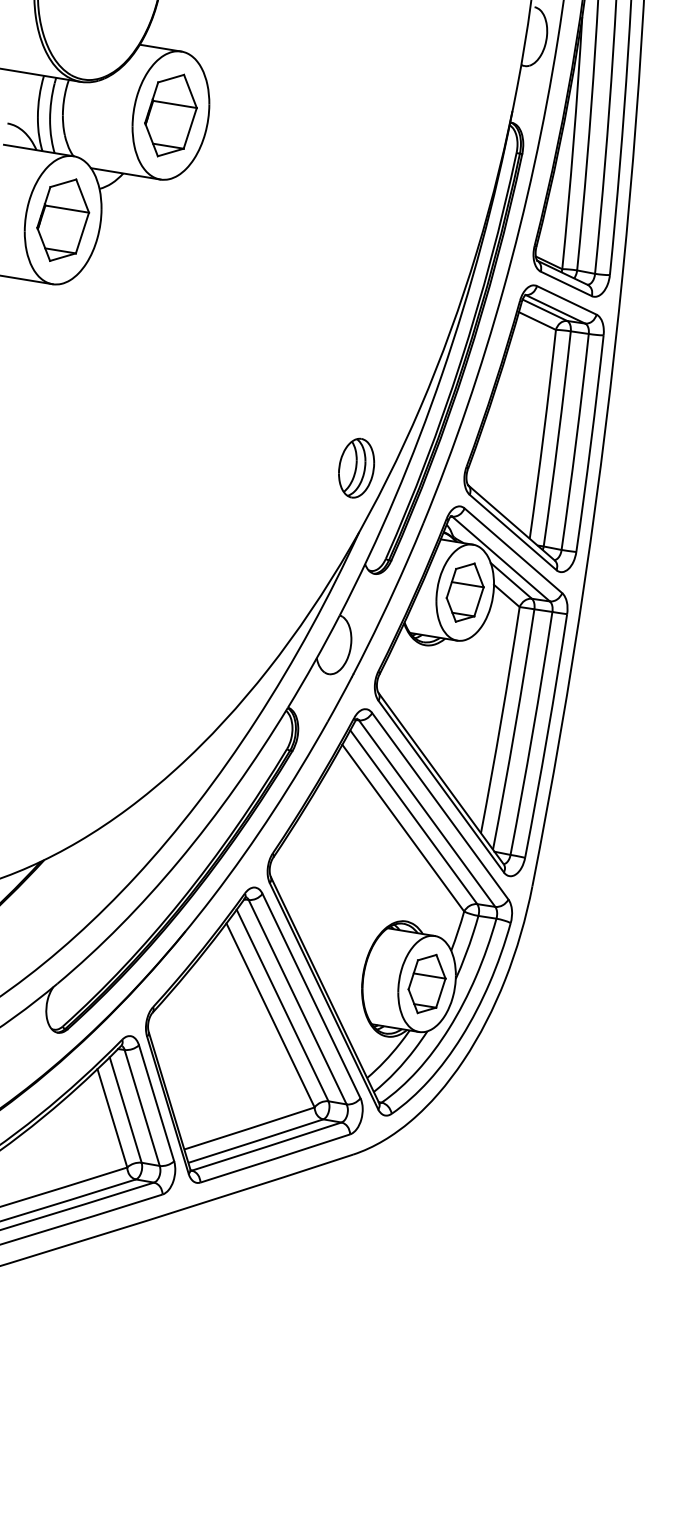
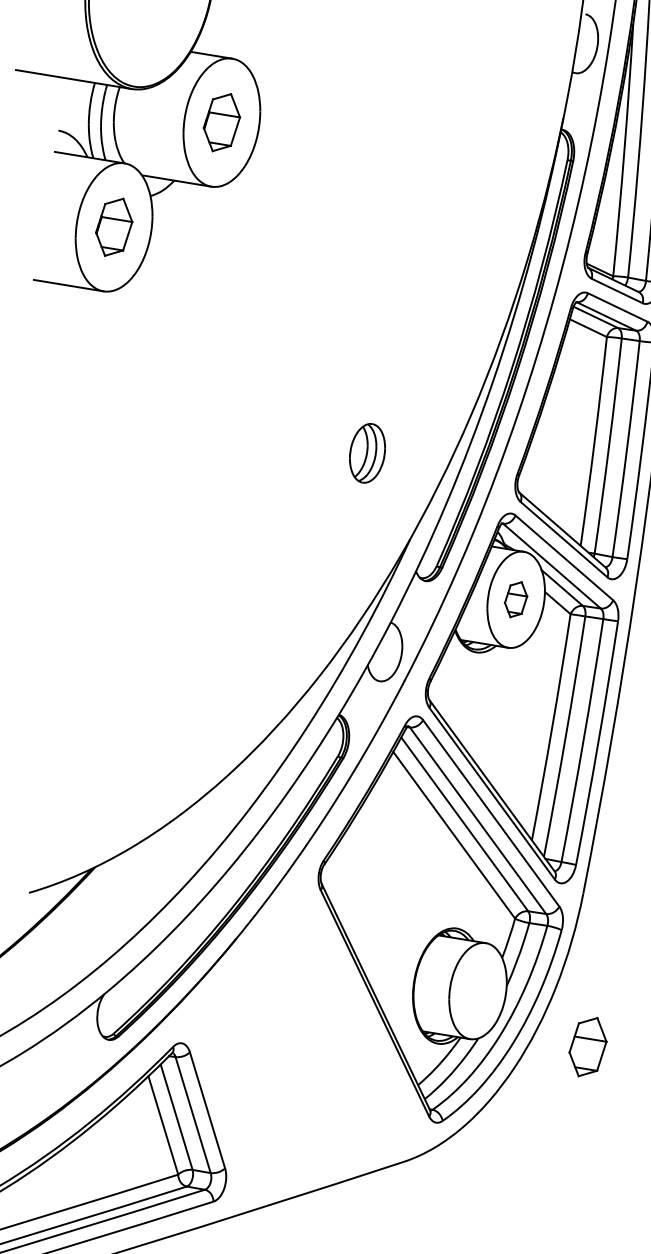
part: (170, 115) -> (221, 122), size x0.7
part: (63, 219) -> (114, 226), size x0.7
part: (356, 467) -> (367, 452), moved
part: (464, 592) -> (515, 599), size x0.6
part: (426, 983) -> (587, 1046), moved
part: (254, 1034) -> (305, 1041), removed

